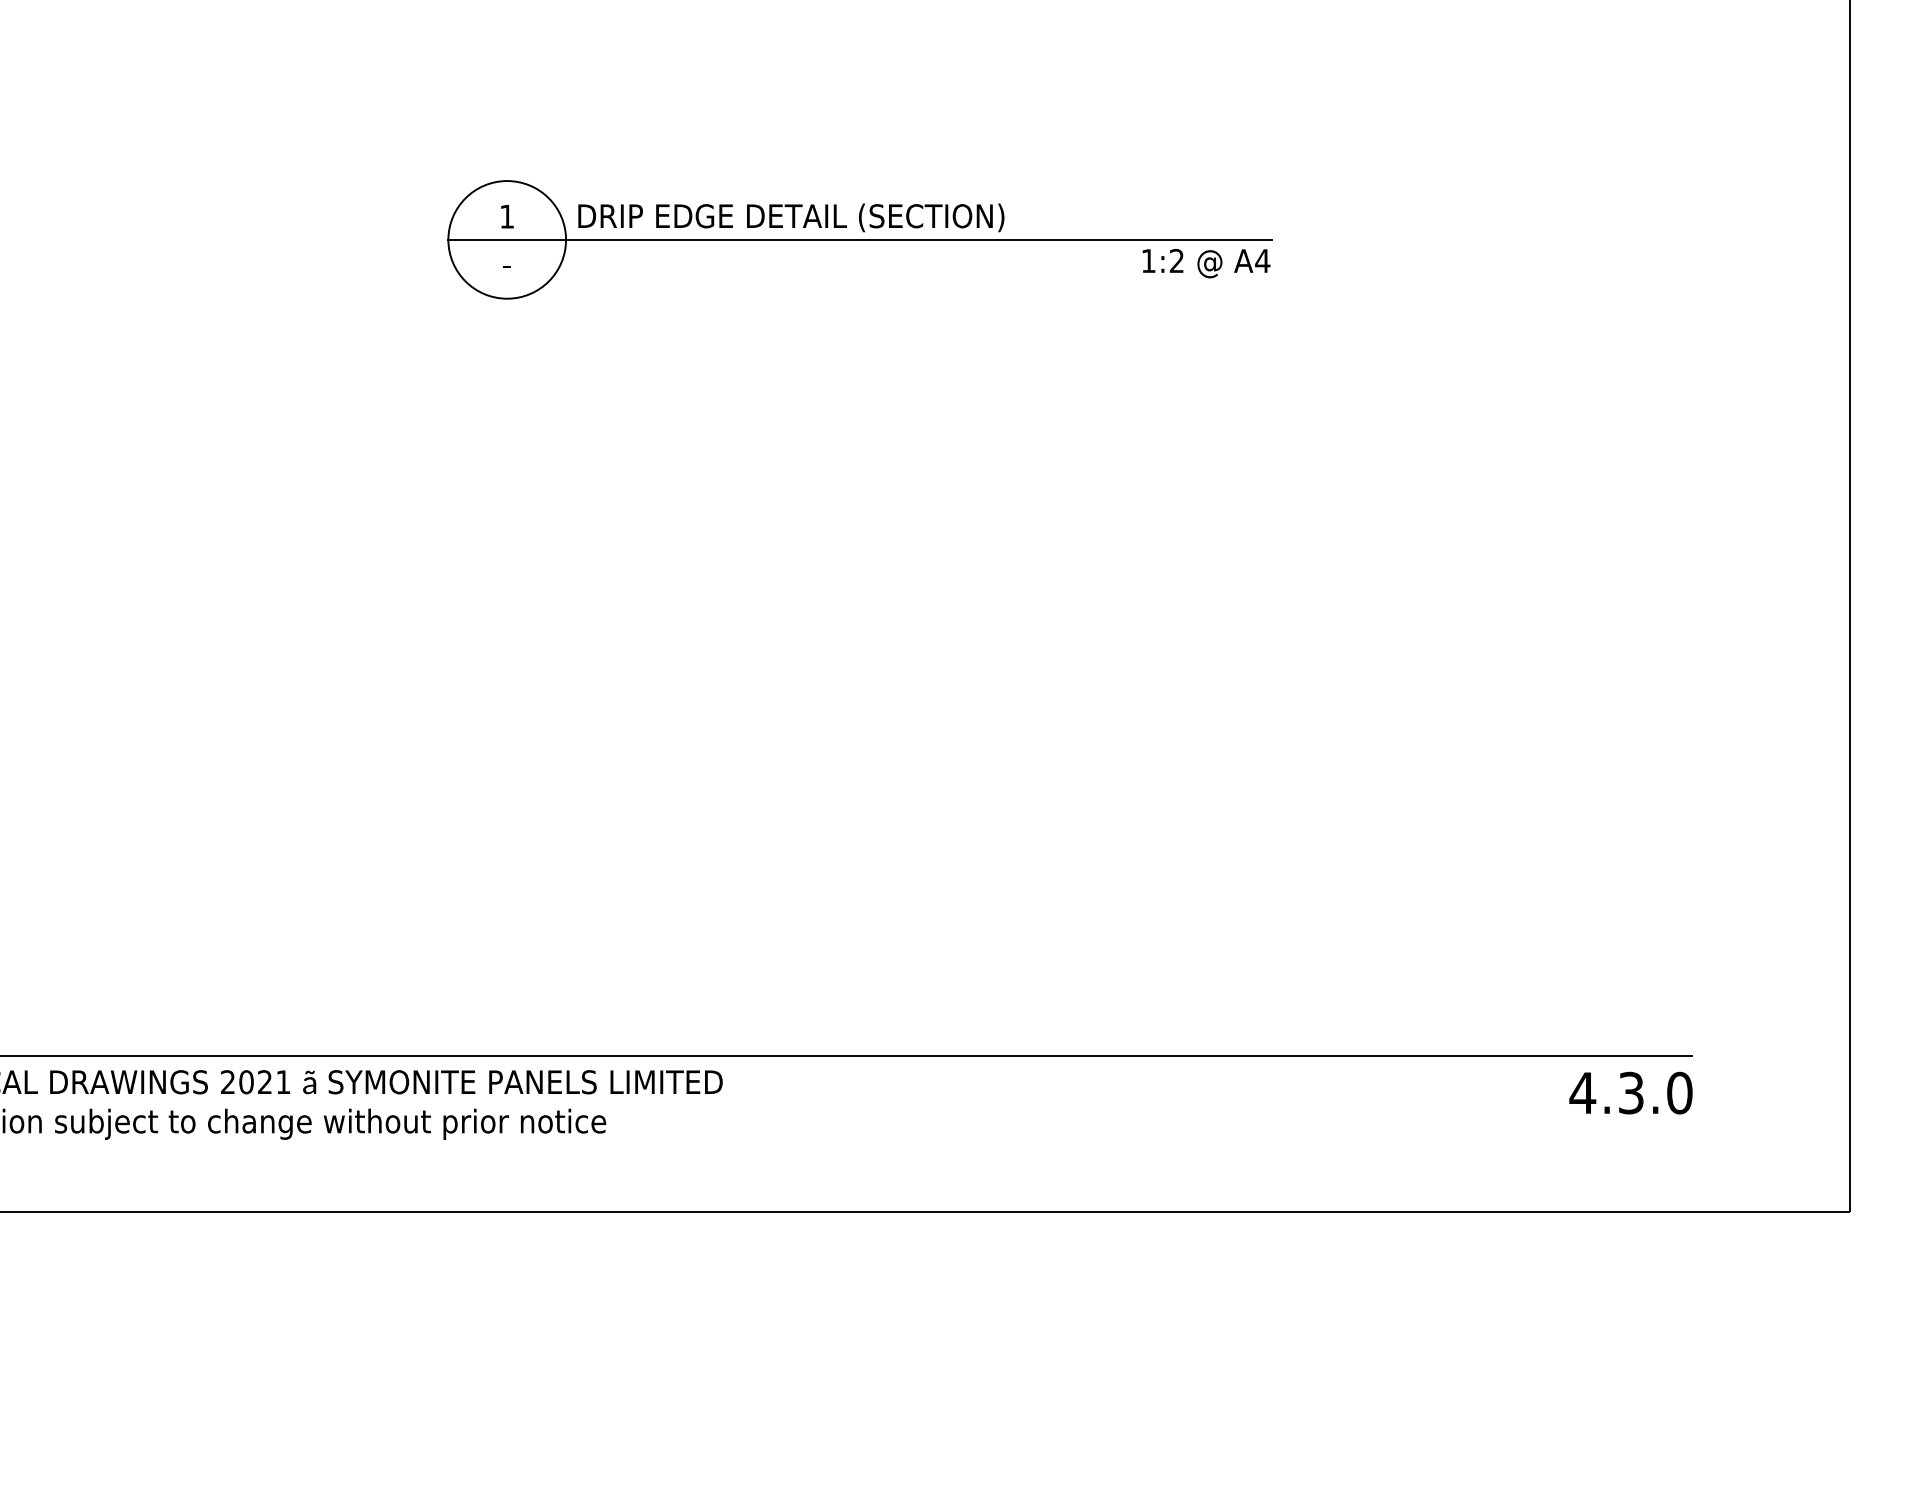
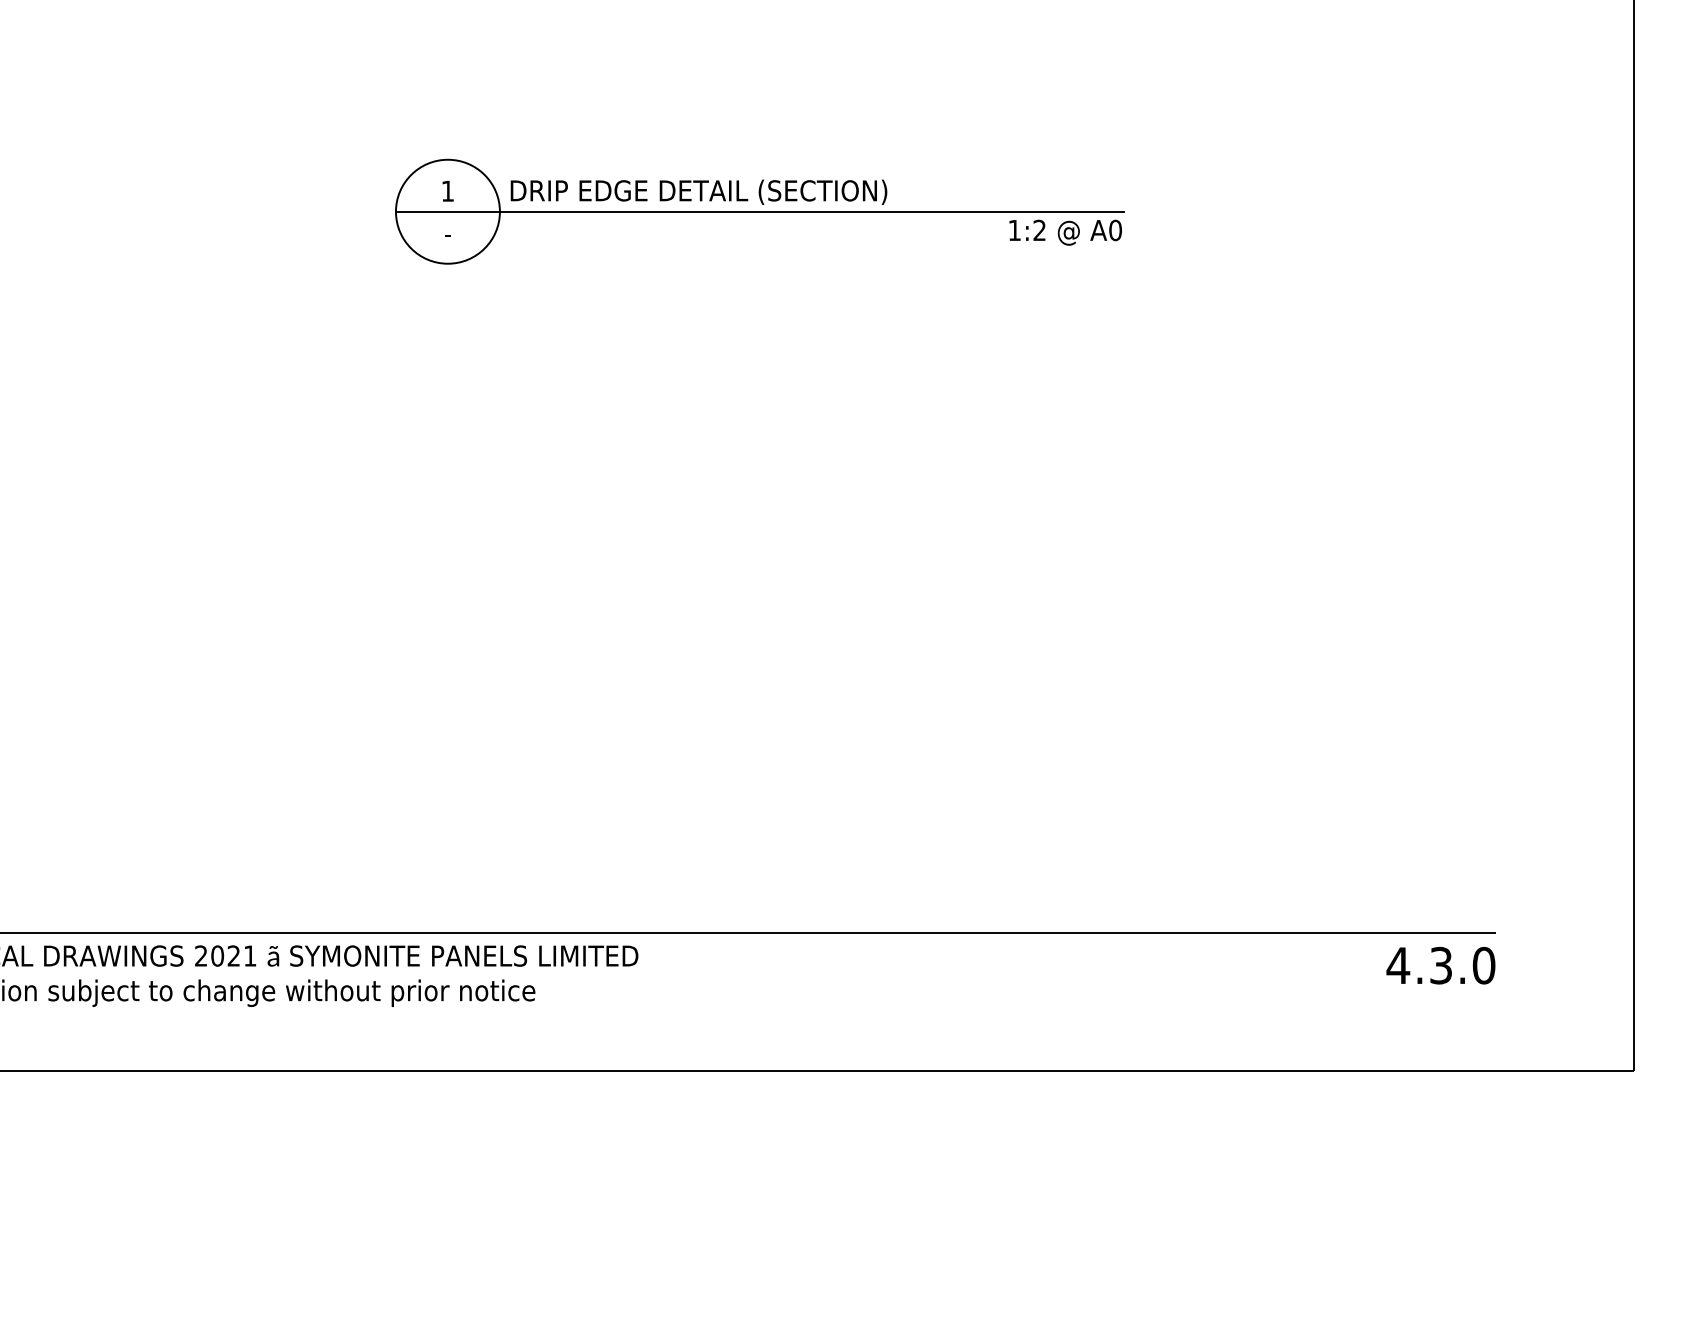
text: (1262, 261) -> (1115, 230), A4 -> A0

